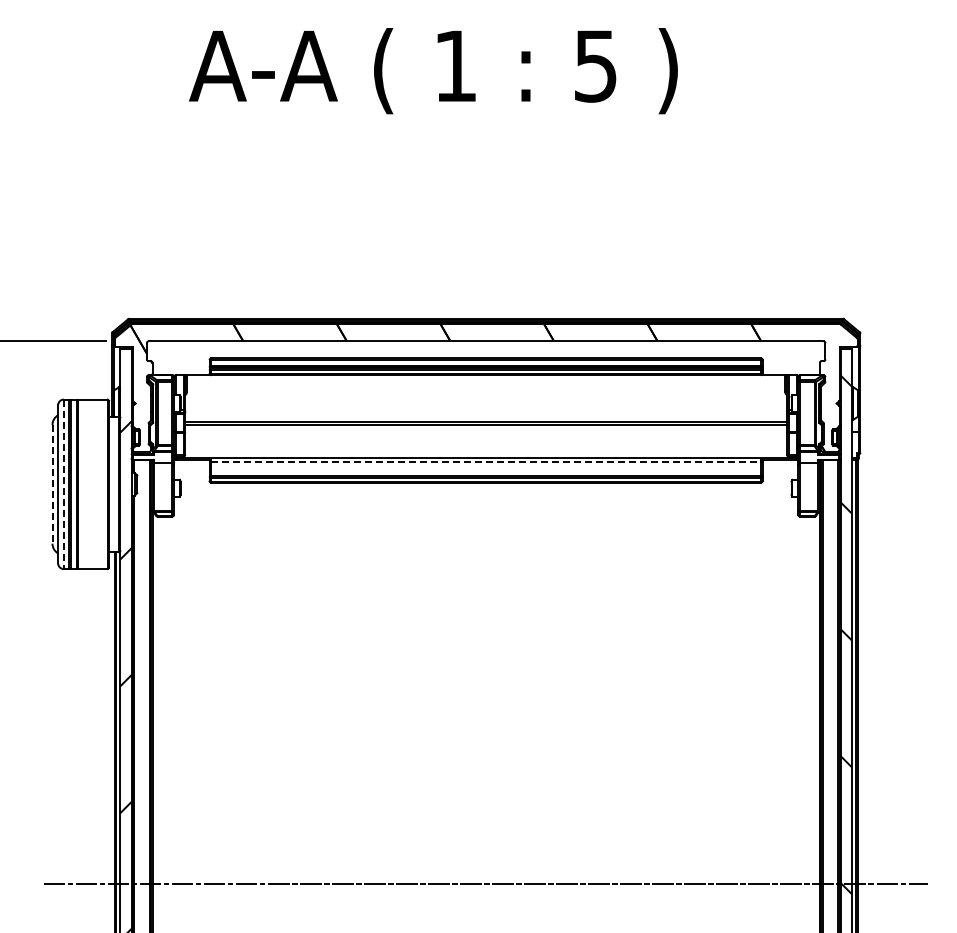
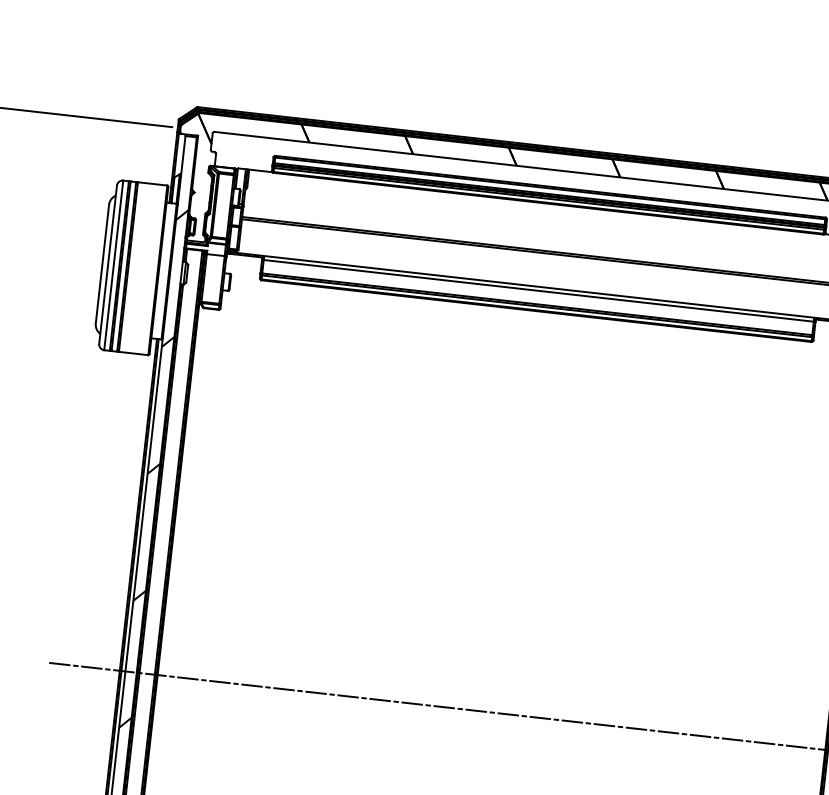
line: (486, 462) -> (539, 291), dashed -> solid
line: (52, 484) -> (102, 264), dashed -> solid
line: (63, 484) -> (113, 265), dashed -> solid

